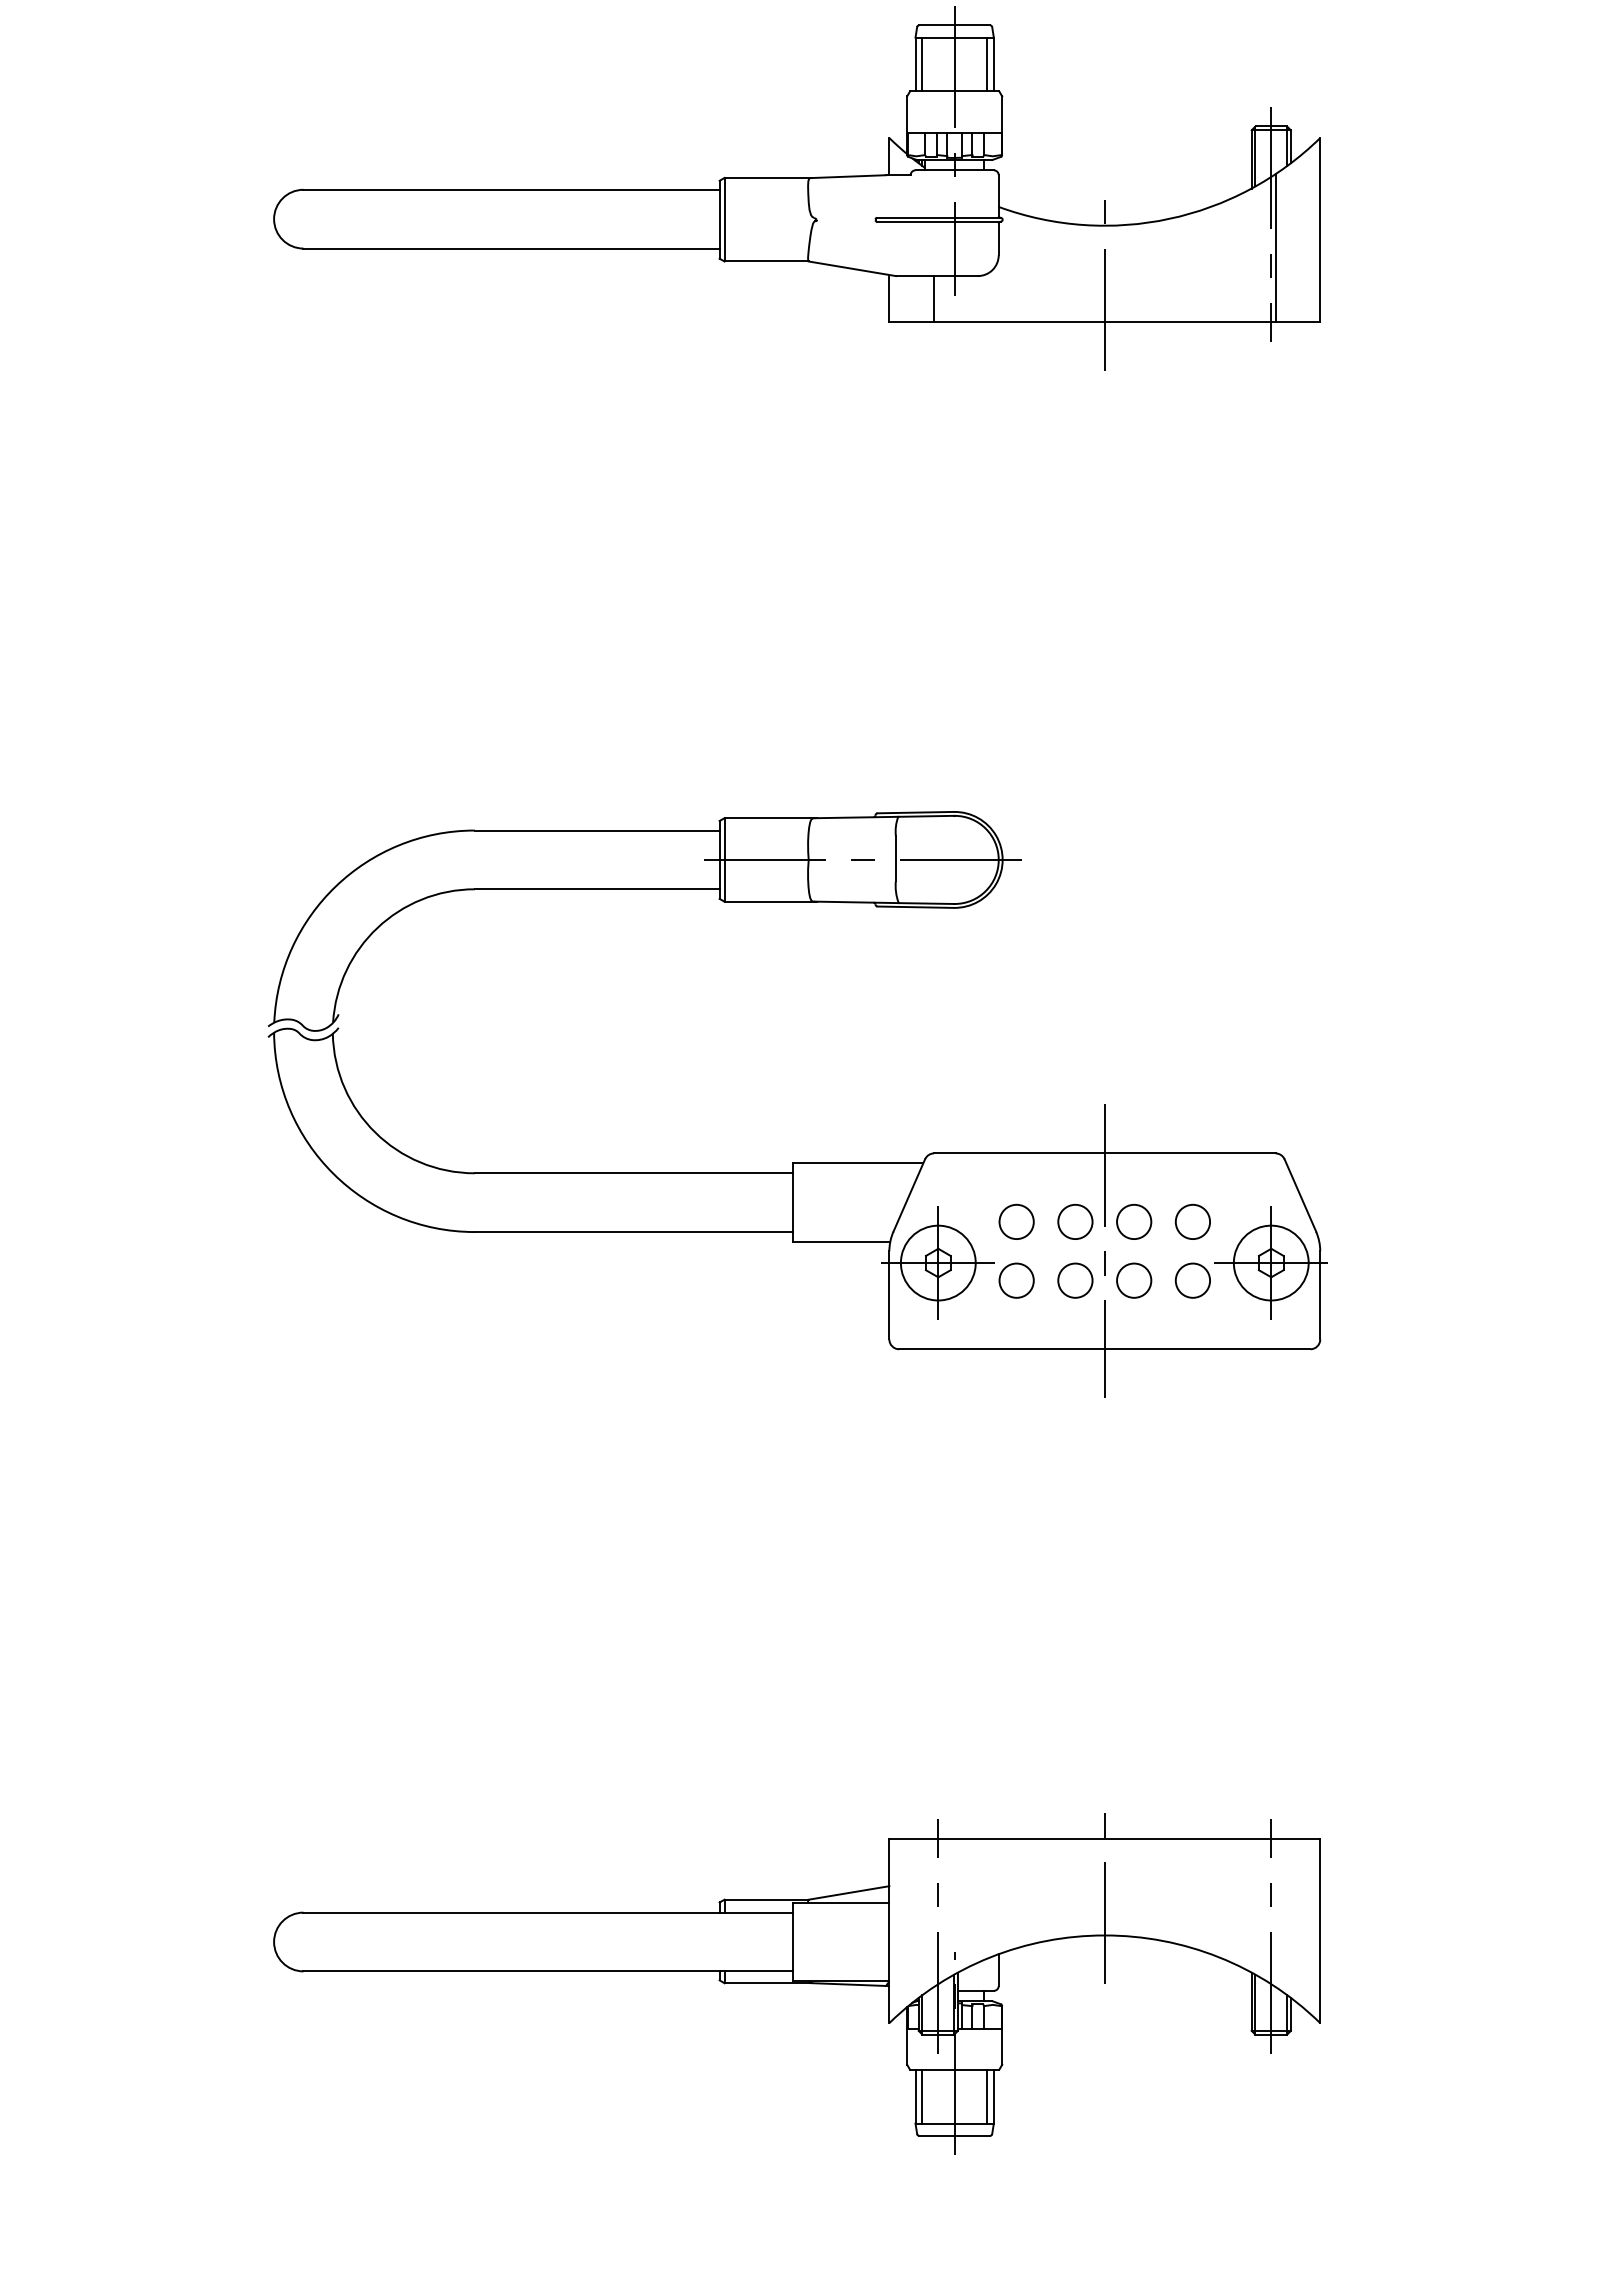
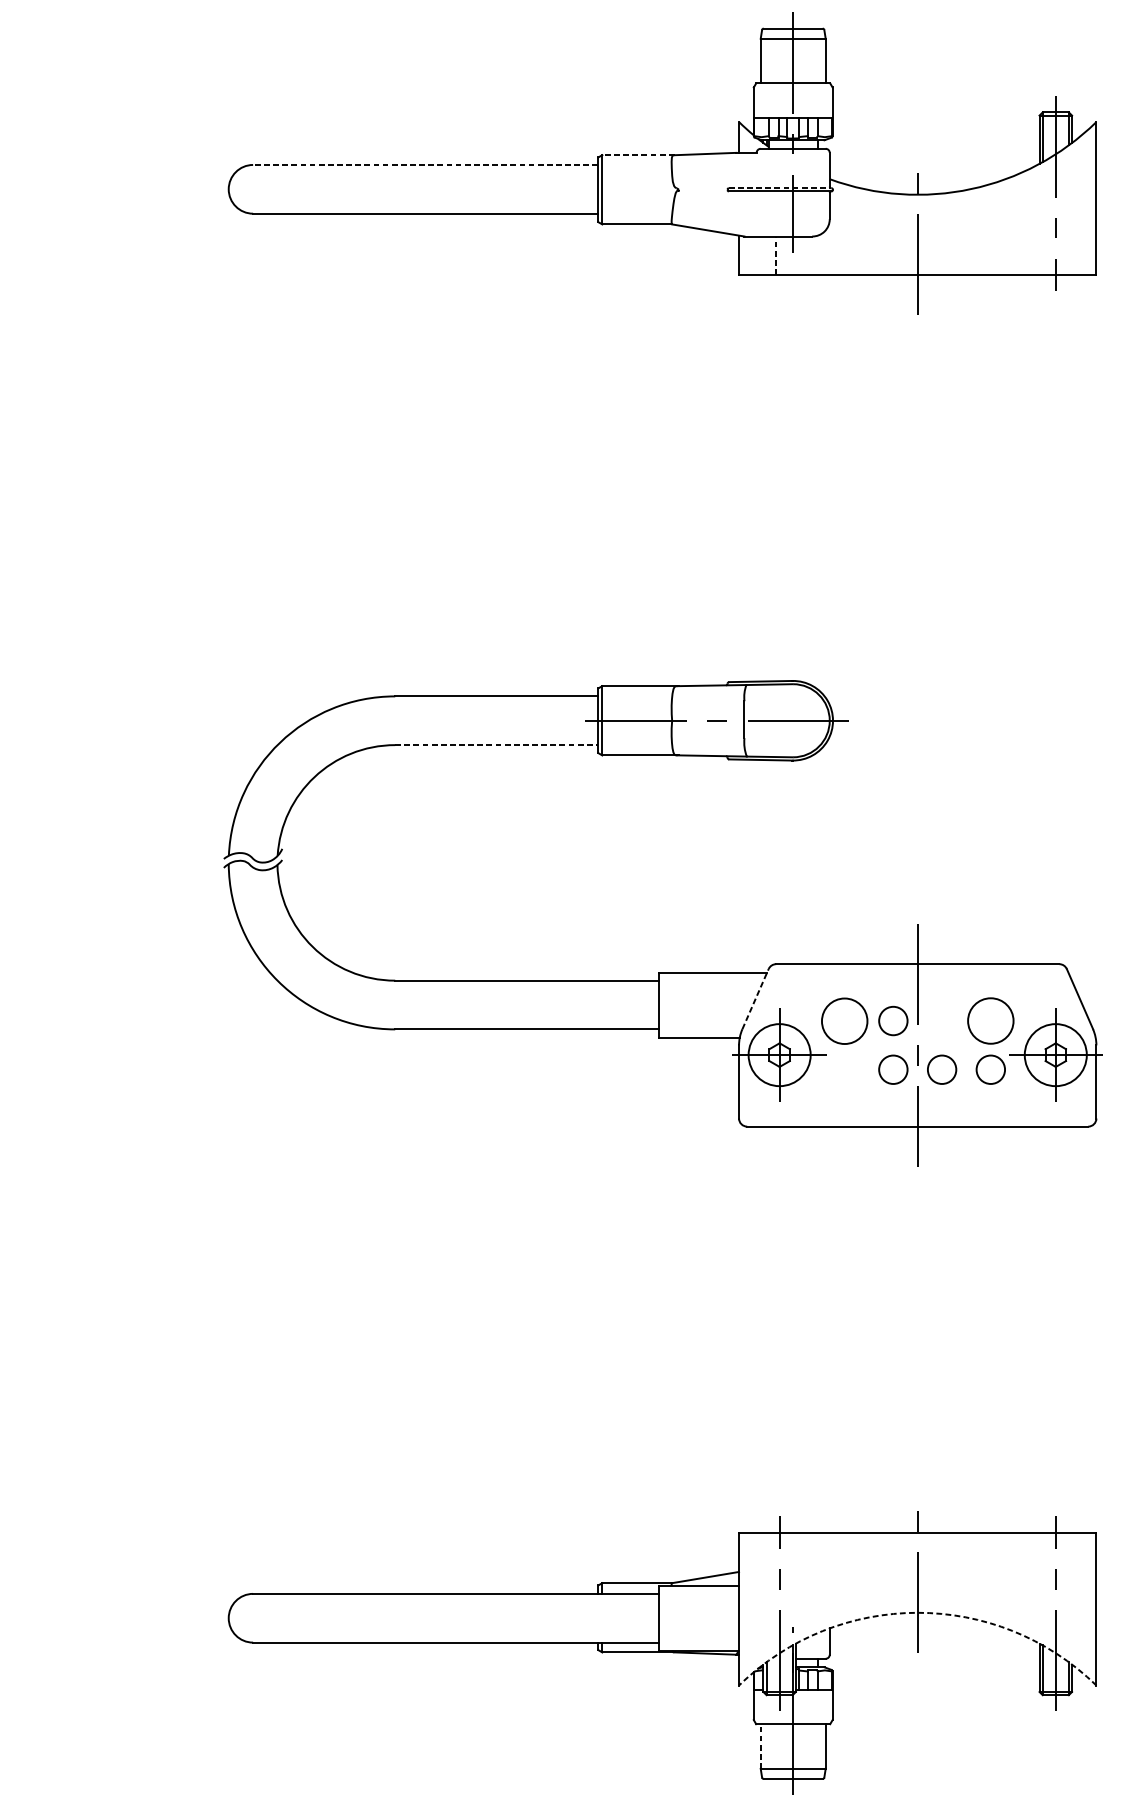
line: (922, 64) -> (766, 61), removed
line: (987, 64) -> (820, 61), removed
line: (768, 177) -> (638, 154), solid -> dashed
line: (511, 189) -> (425, 164), solid -> dashed
line: (938, 217) -> (779, 187), solid -> dashed
line: (1275, 248) -> (1059, 213), removed
line: (934, 298) -> (776, 255), solid -> dashed
line: (597, 889) -> (496, 745), solid -> dashed
line: (909, 1195) -> (755, 999), solid -> dashed
circle: (1016, 1221) -> (844, 1020), size x1.6
circle: (1134, 1221) -> (942, 1020), removed
circle: (1192, 1221) -> (990, 1020), size x1.6
circle: (1016, 1280) -> (844, 1069), removed
arc: (1104, 1935) -> (917, 1612), solid -> dashed
line: (915, 2096) -> (760, 1746), solid -> dashed
line: (922, 2096) -> (766, 1746), removed
line: (987, 2096) -> (820, 1746), removed

